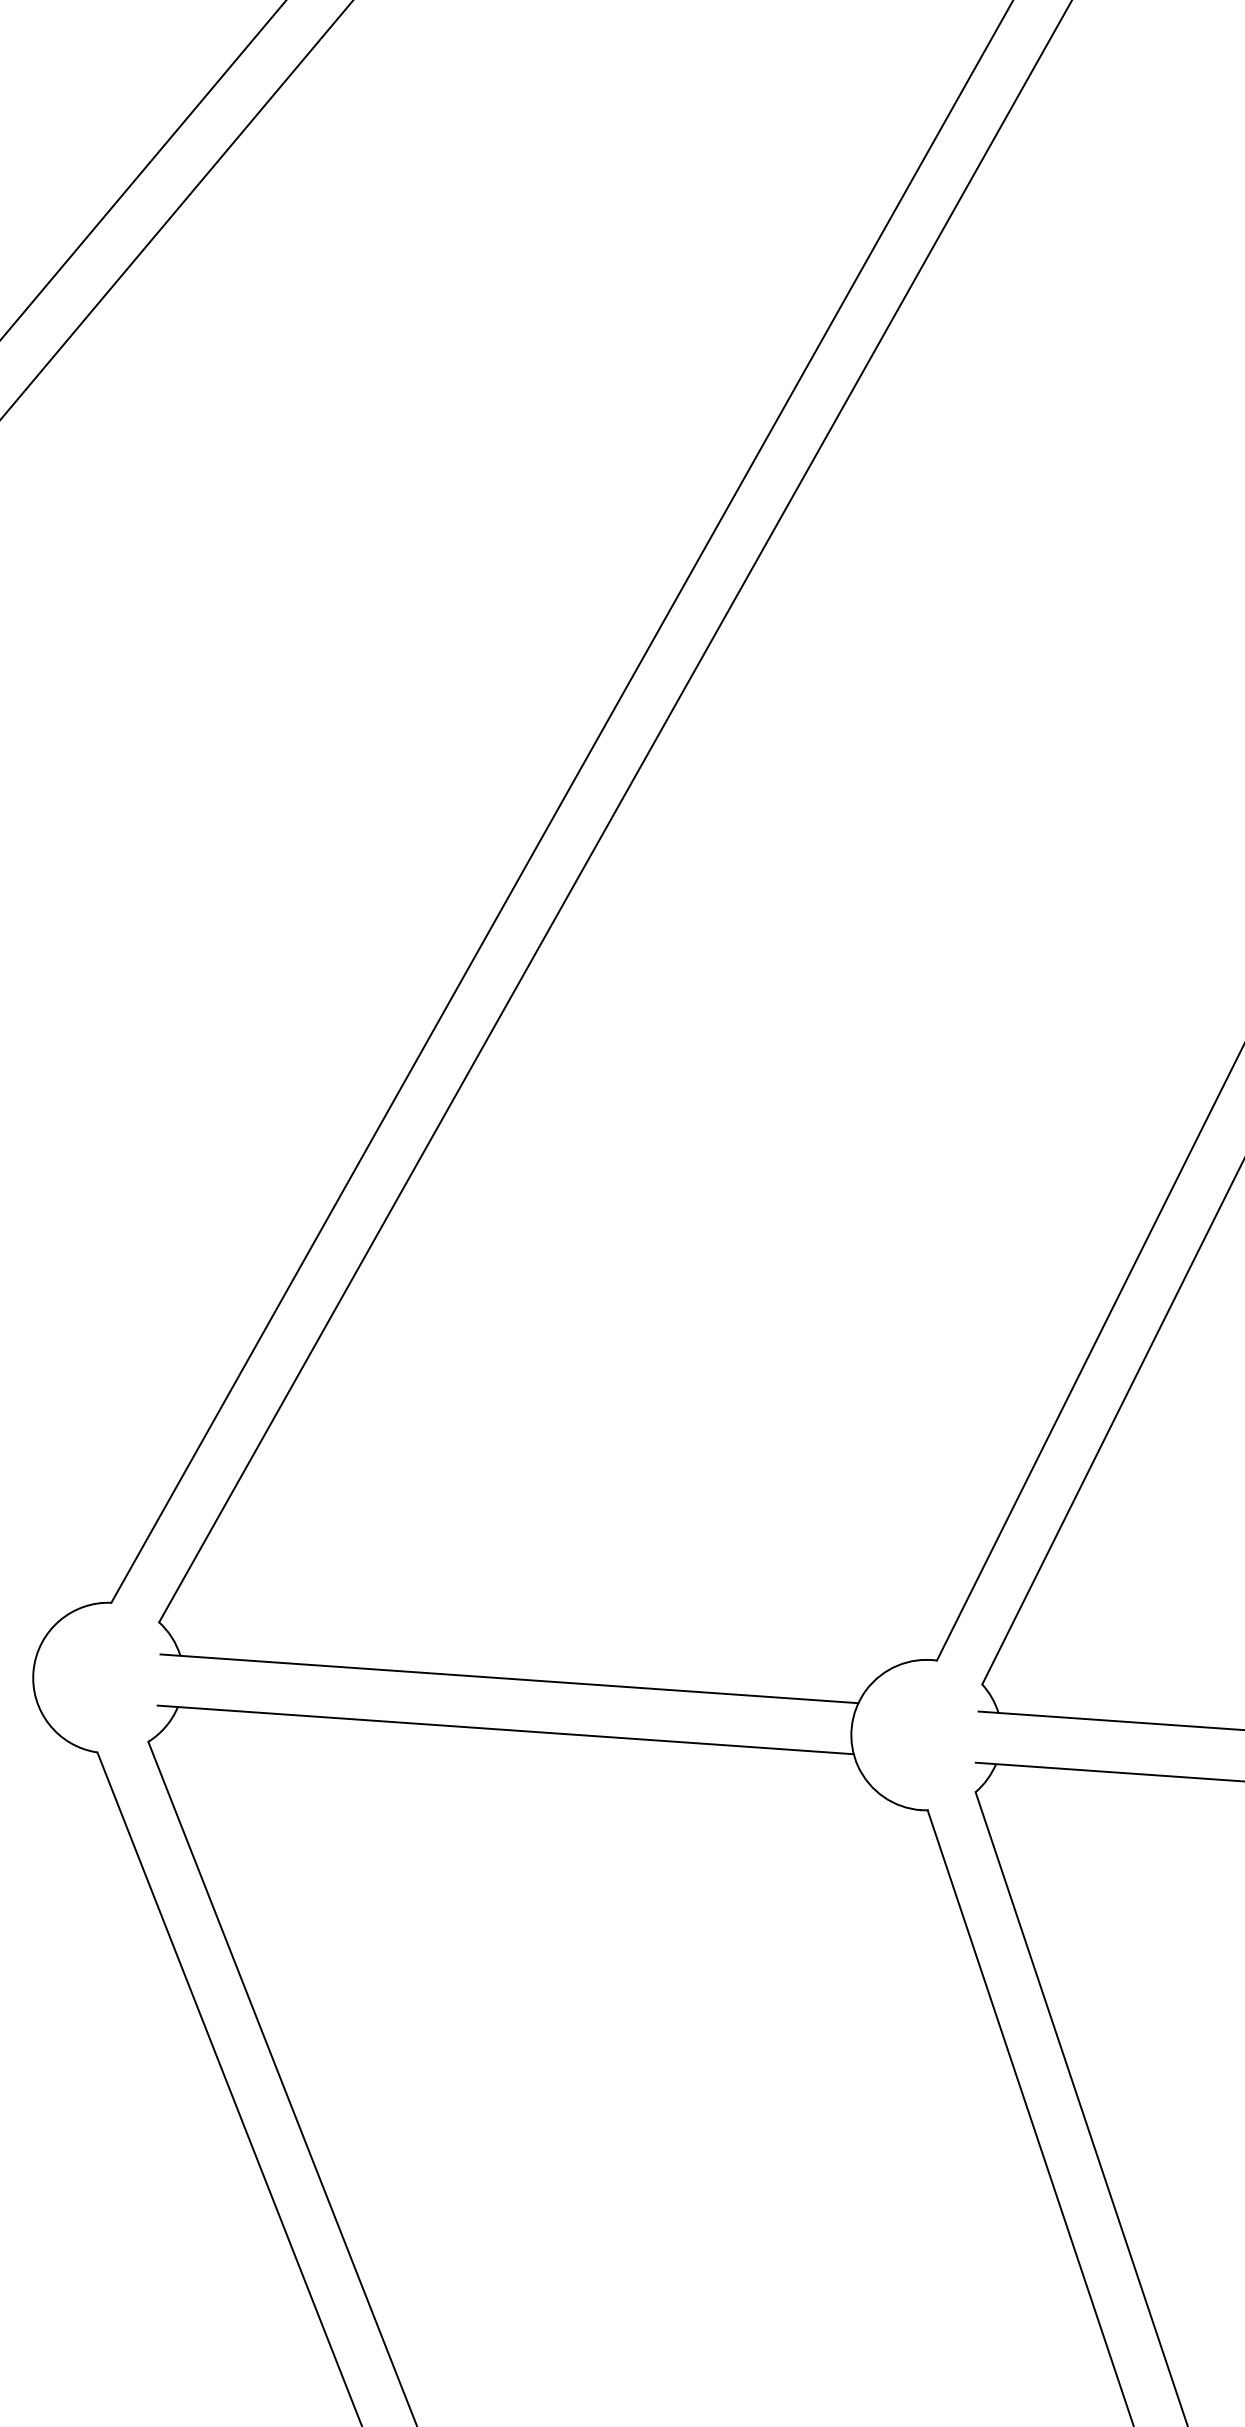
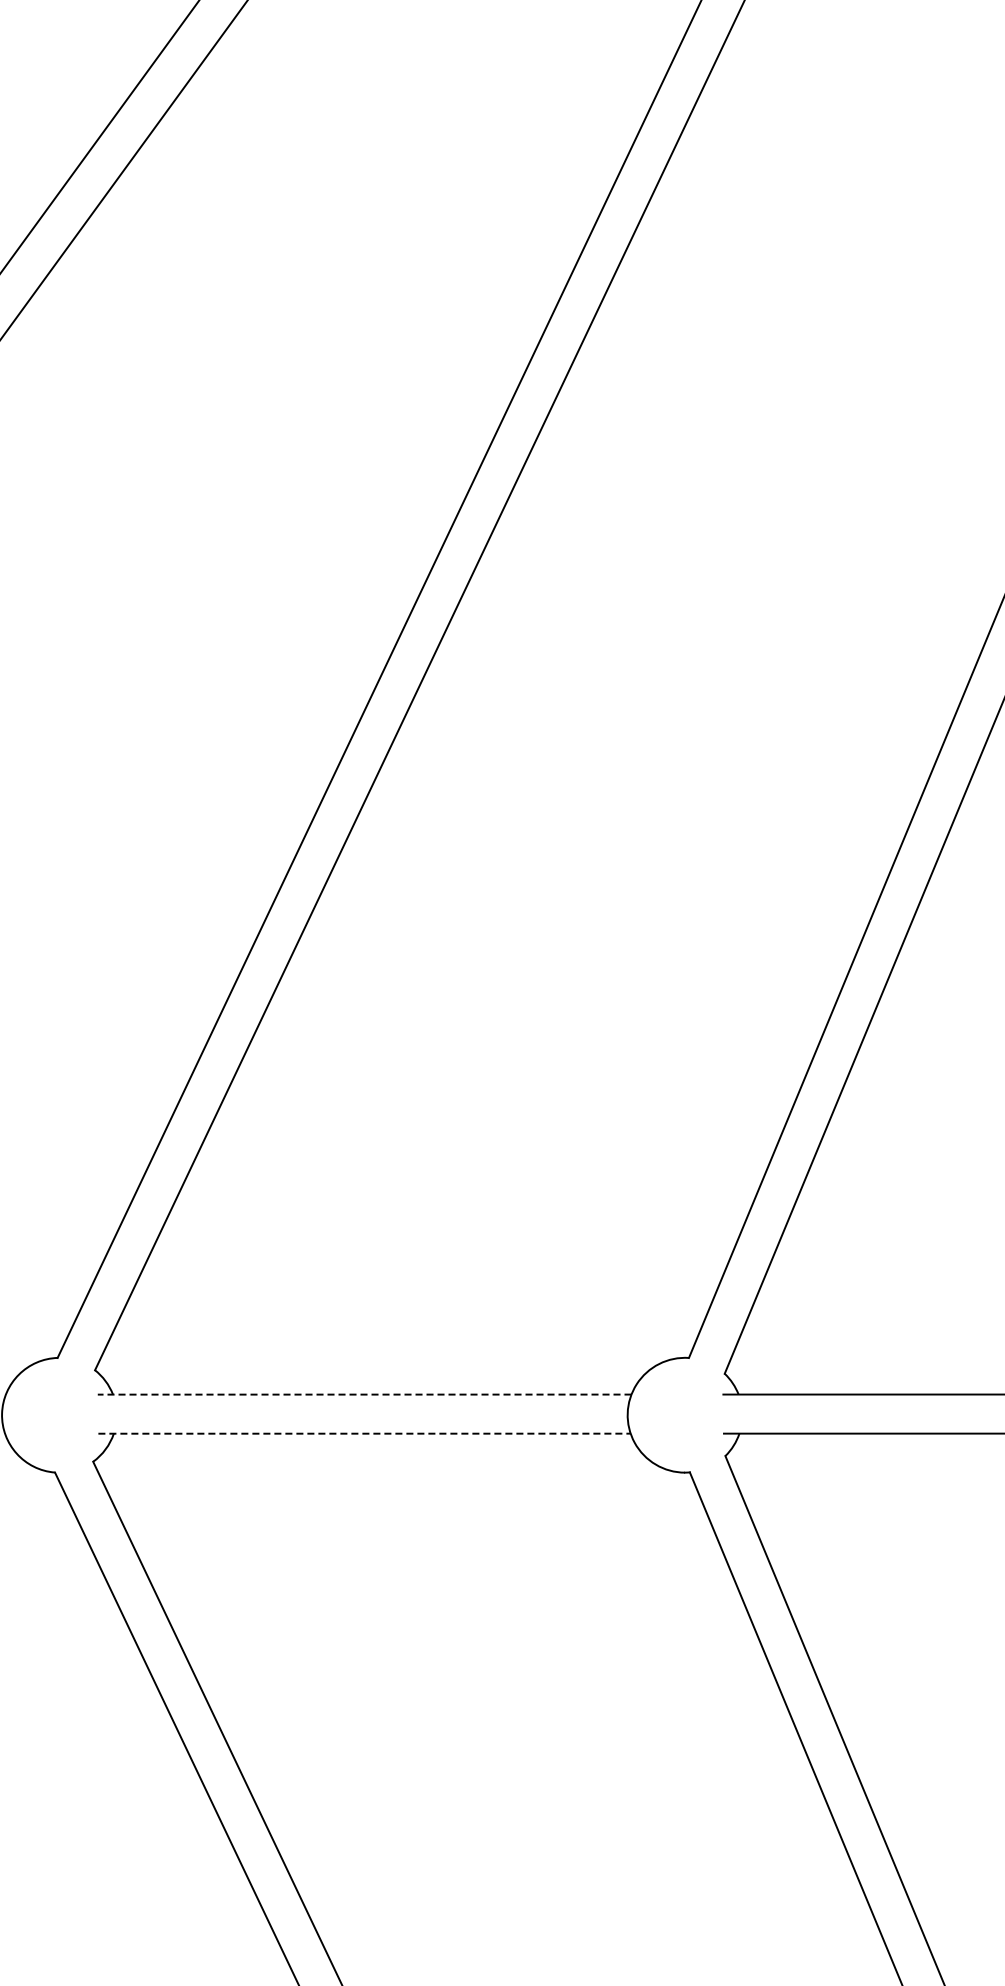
line: (509, 1678) -> (364, 1394), solid -> dashed
line: (507, 1729) -> (365, 1433), solid -> dashed

